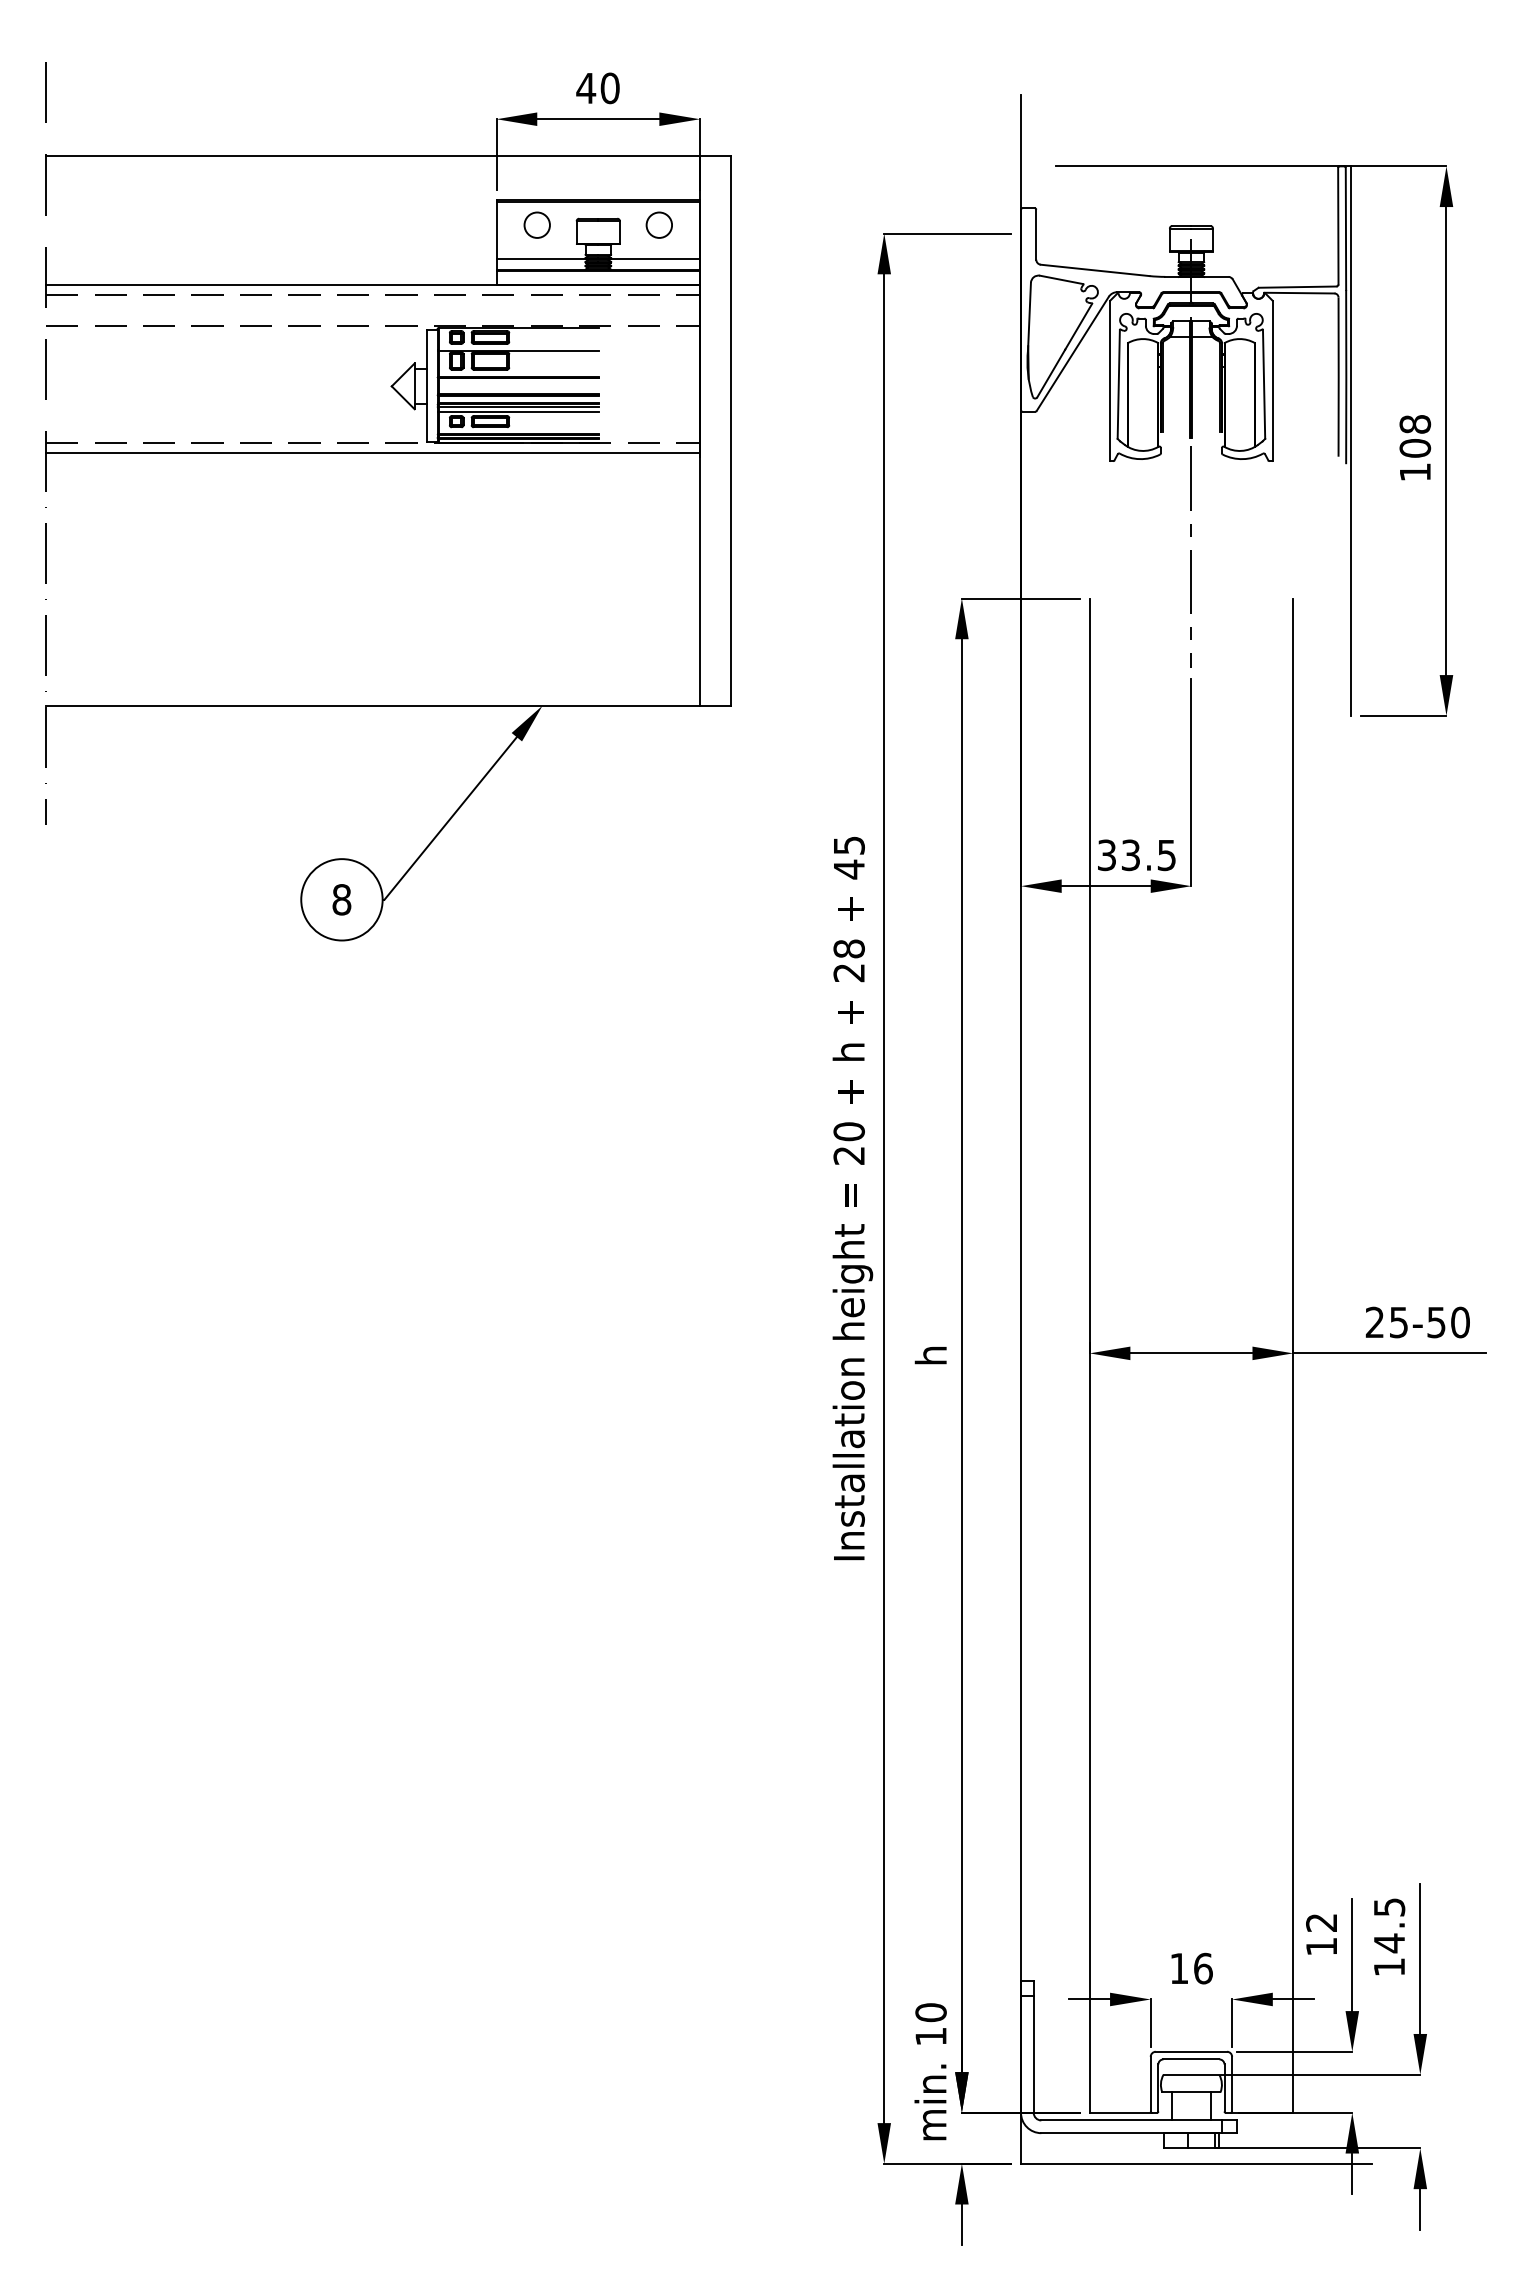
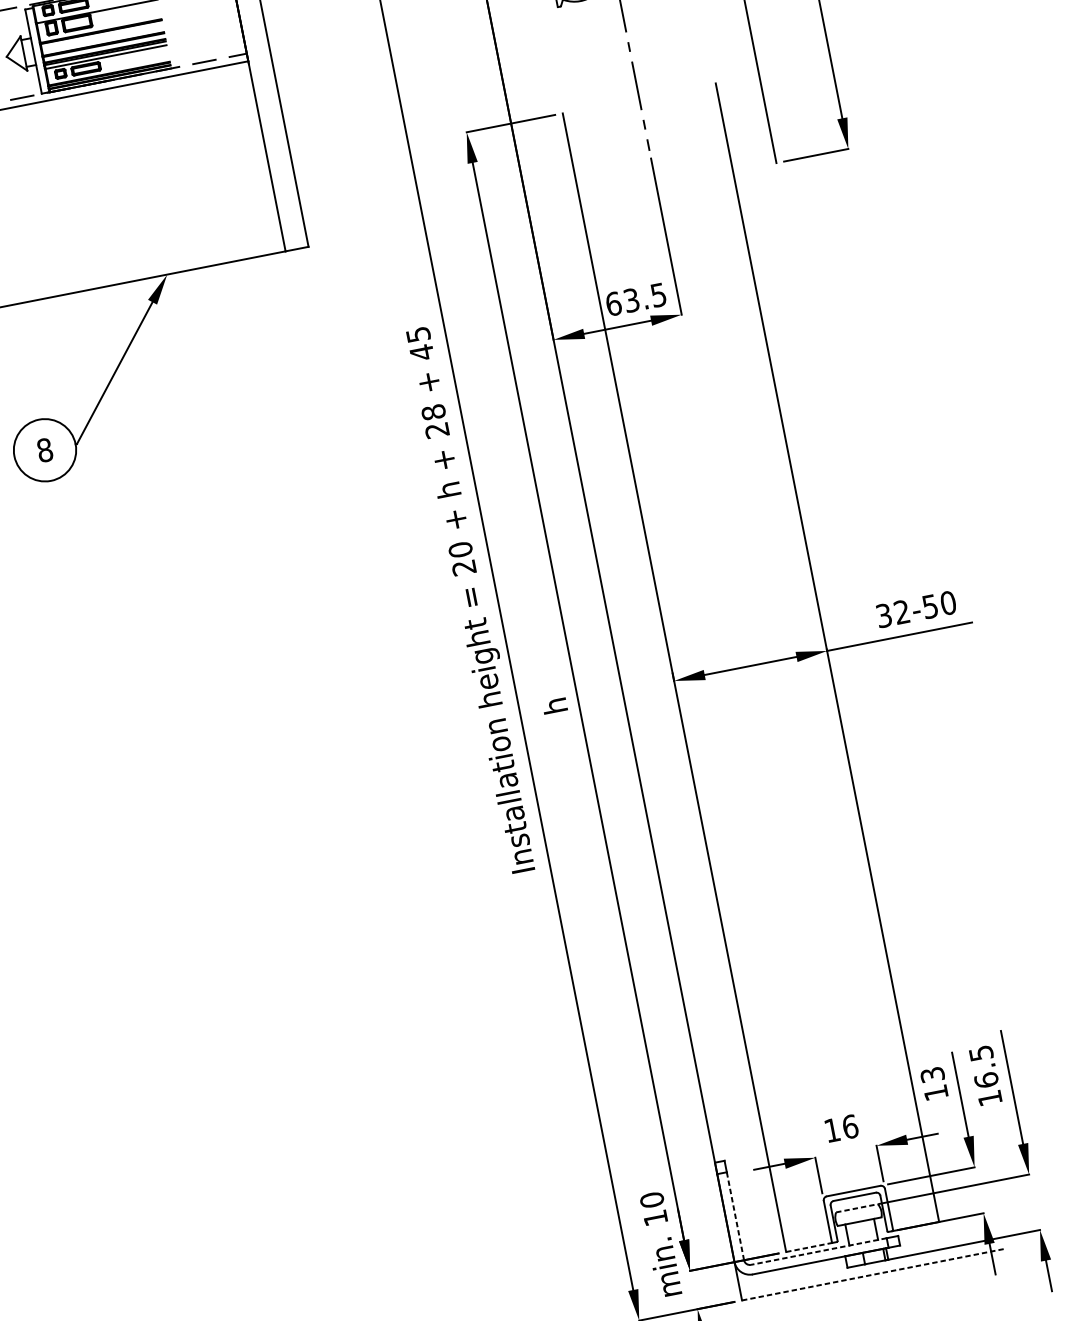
text: (1106, 855) -> (613, 304), 33.5 -> 63.5
text: (1386, 1322) -> (892, 613), 25-50 -> 32-50
text: (1321, 1922) -> (932, 1074), 12 -> 13
text: (1389, 1943) -> (986, 1080), 14.5 -> 16.5
line: (1033, 2054) -> (735, 1216), solid -> dashed
line: (1191, 2074) -> (857, 1208), solid -> dashed
line: (1121, 2112) -> (810, 1247), solid -> dashed
line: (1131, 2120) -> (818, 1251), solid -> dashed
line: (1196, 2163) -> (873, 1274), solid -> dashed

